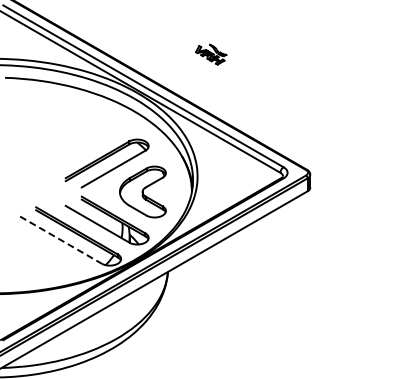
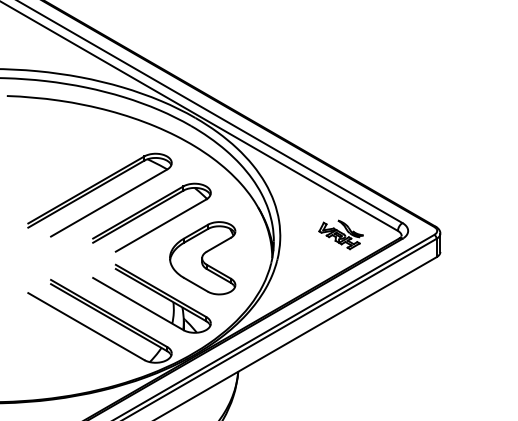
part: (211, 54) -> (341, 234), moved
part: (70, 147) -> (99, 194), added
line: (61, 240) -> (87, 327), dashed -> solid

